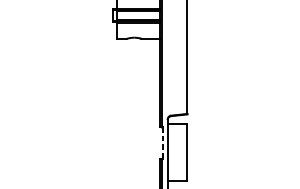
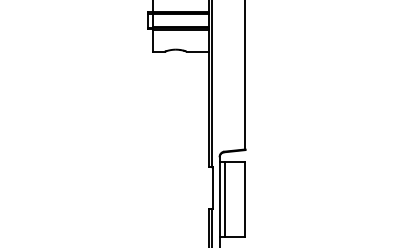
line: (162, 143) -> (212, 187), dashed -> solid
line: (171, 152) -> (224, 199), added

